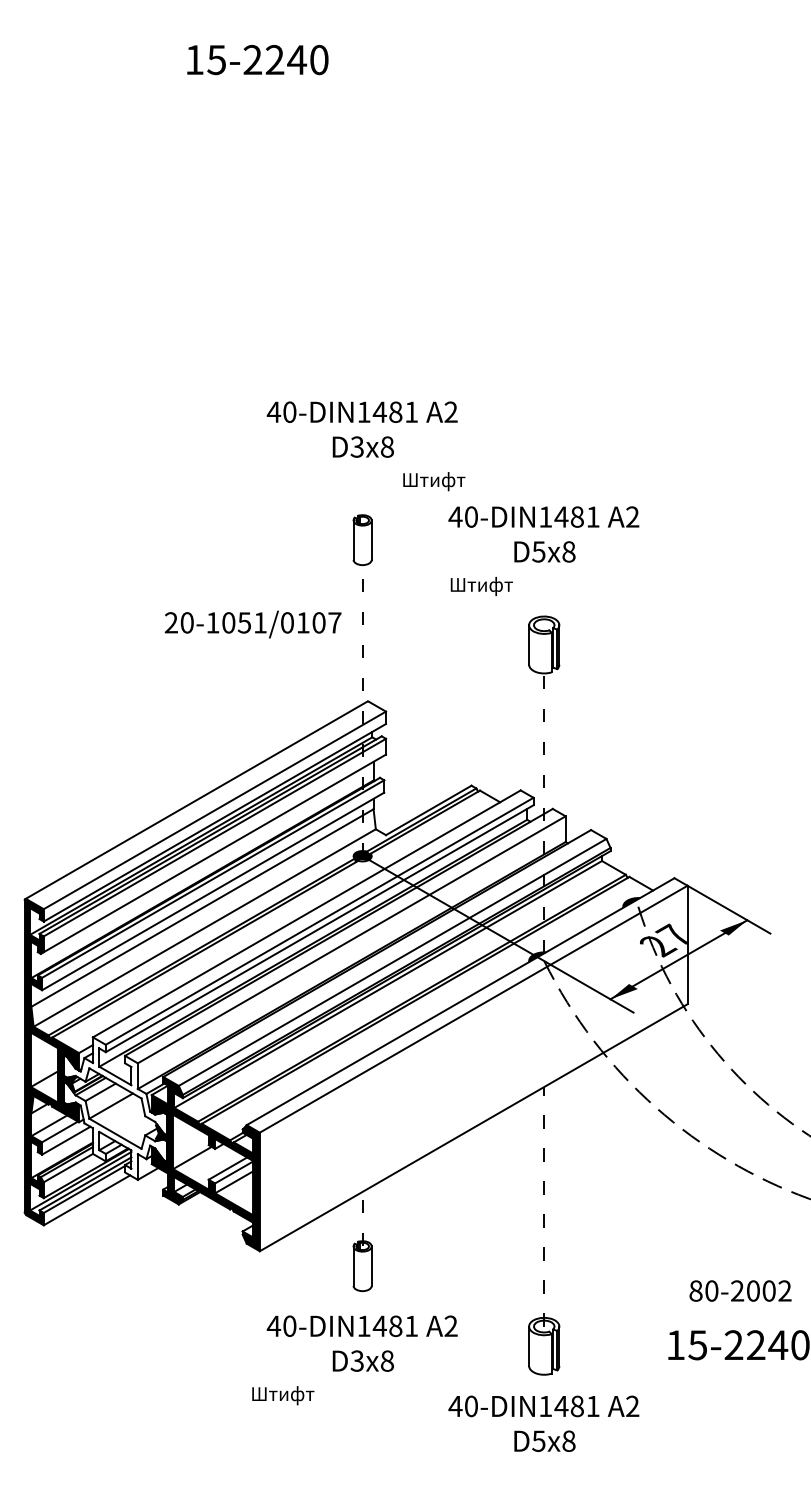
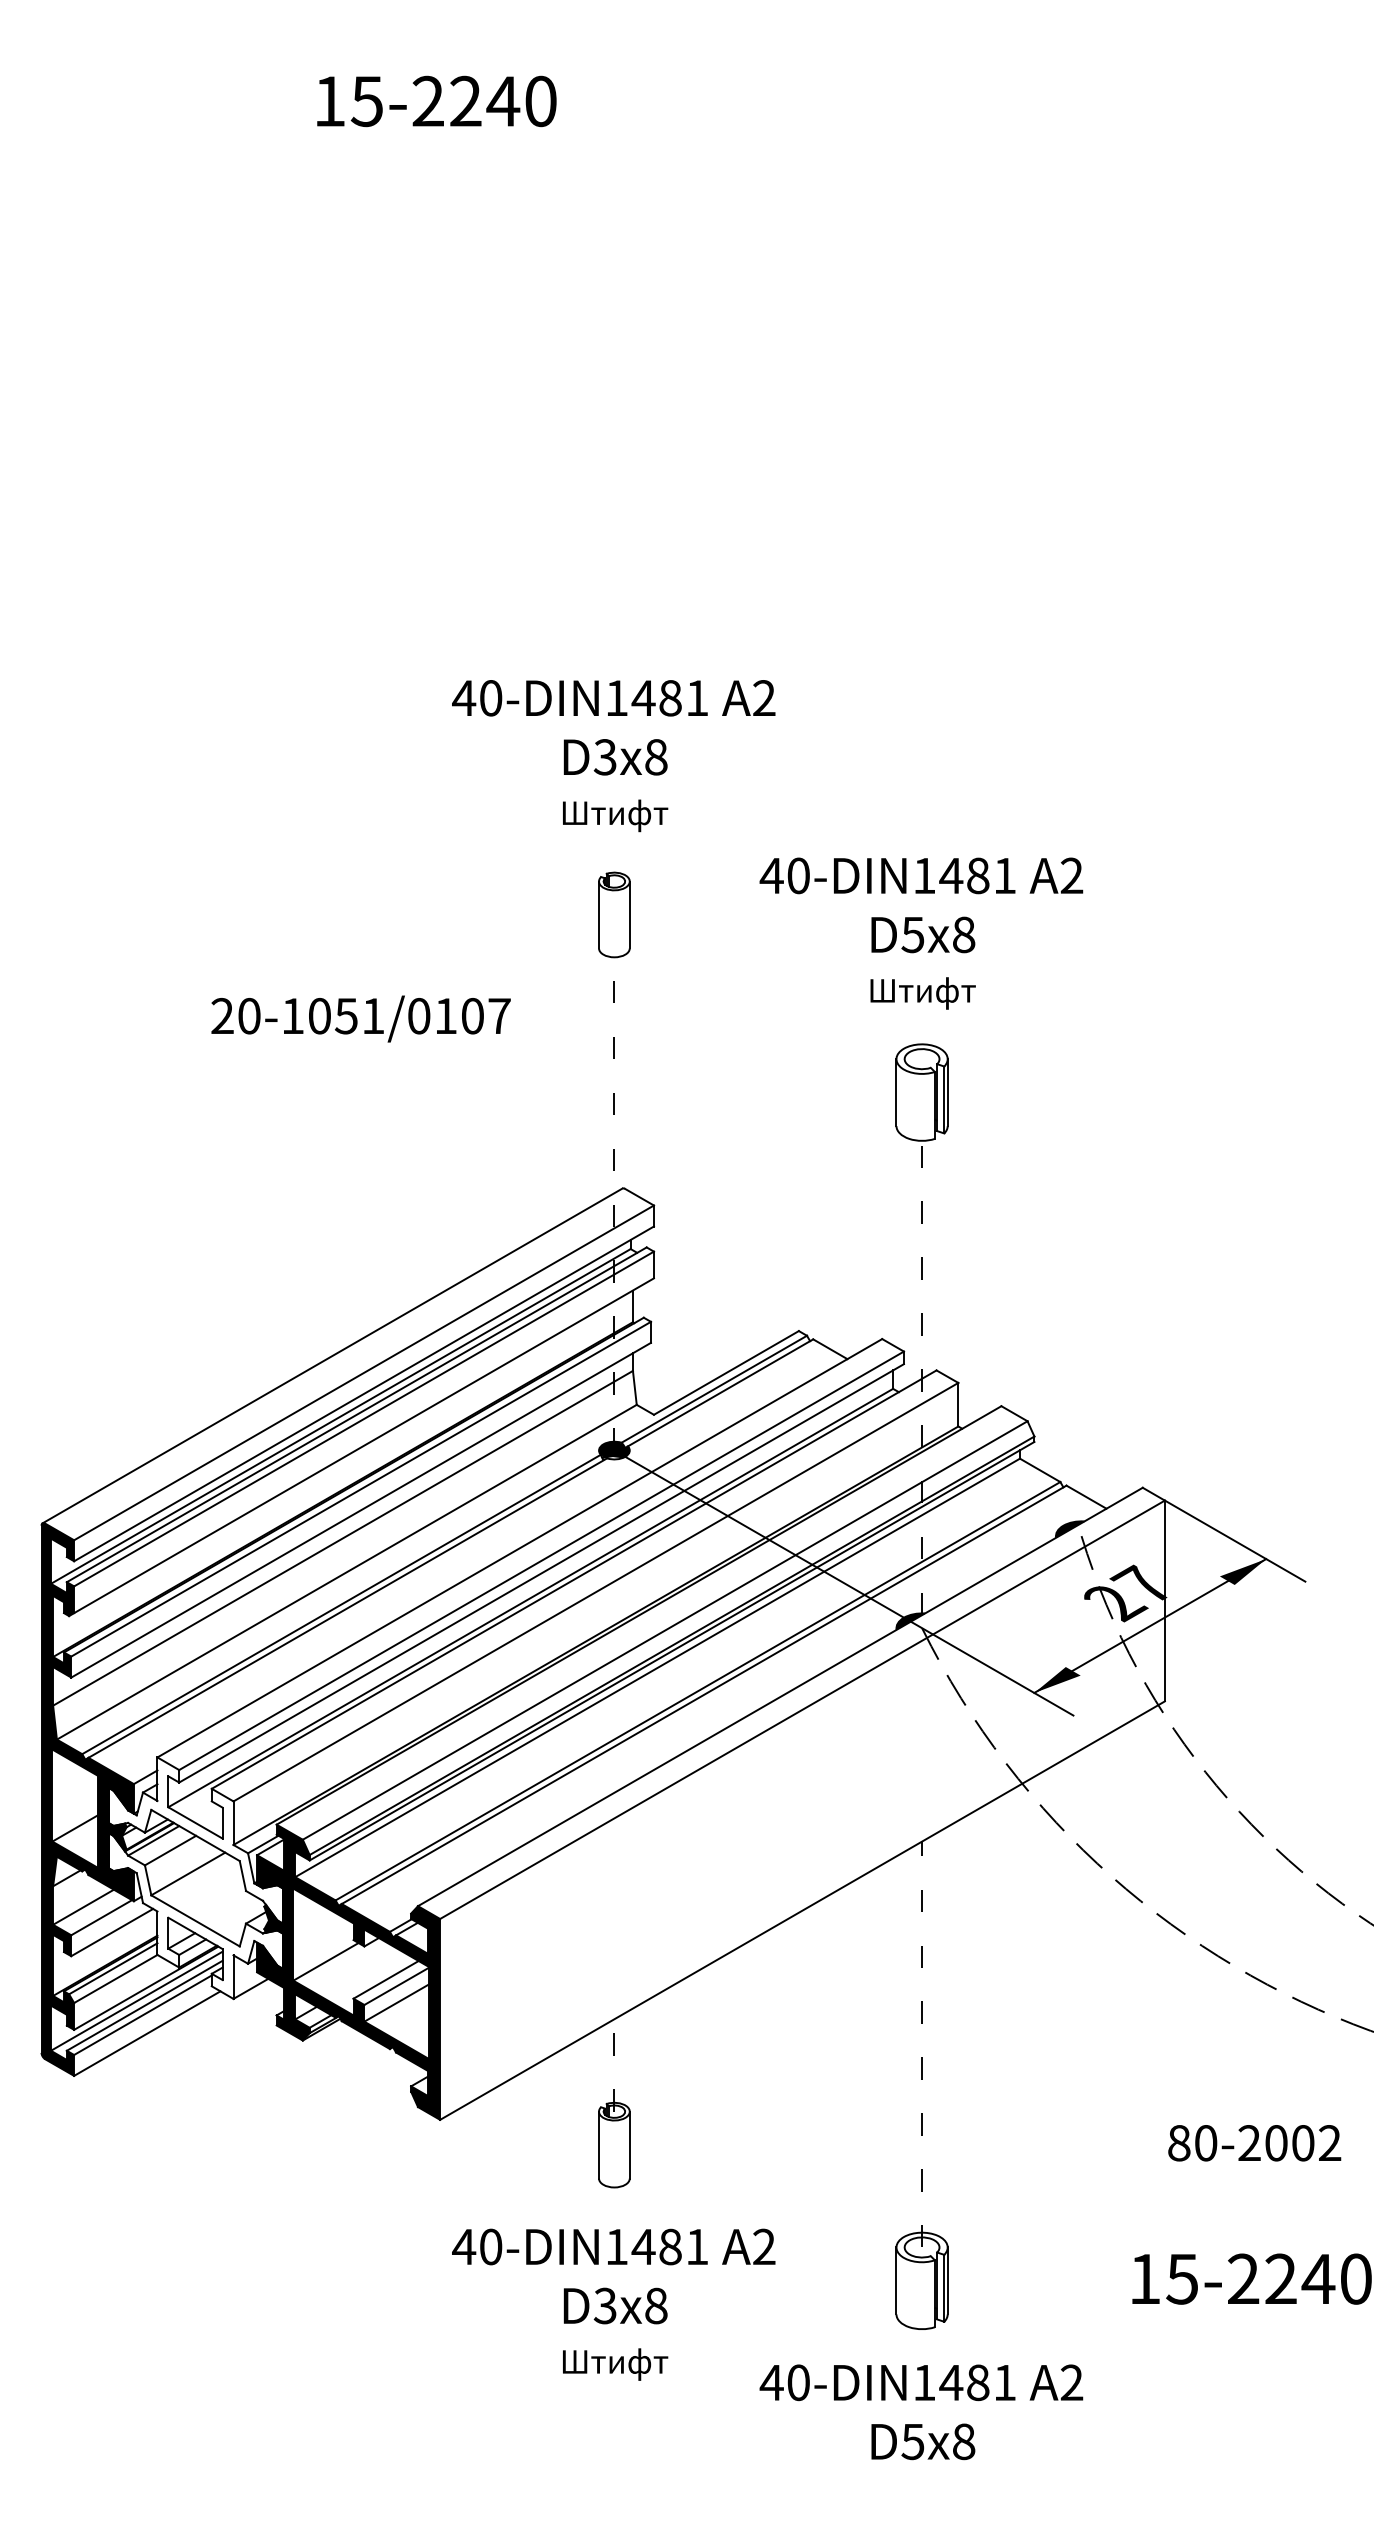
text: (434, 481) -> (615, 815), moved
text: (481, 586) -> (922, 993), moved
text: (252, 624) -> (359, 1018), moved
text: (740, 1290) -> (1254, 2142), moved
text: (283, 1395) -> (615, 2364), moved

